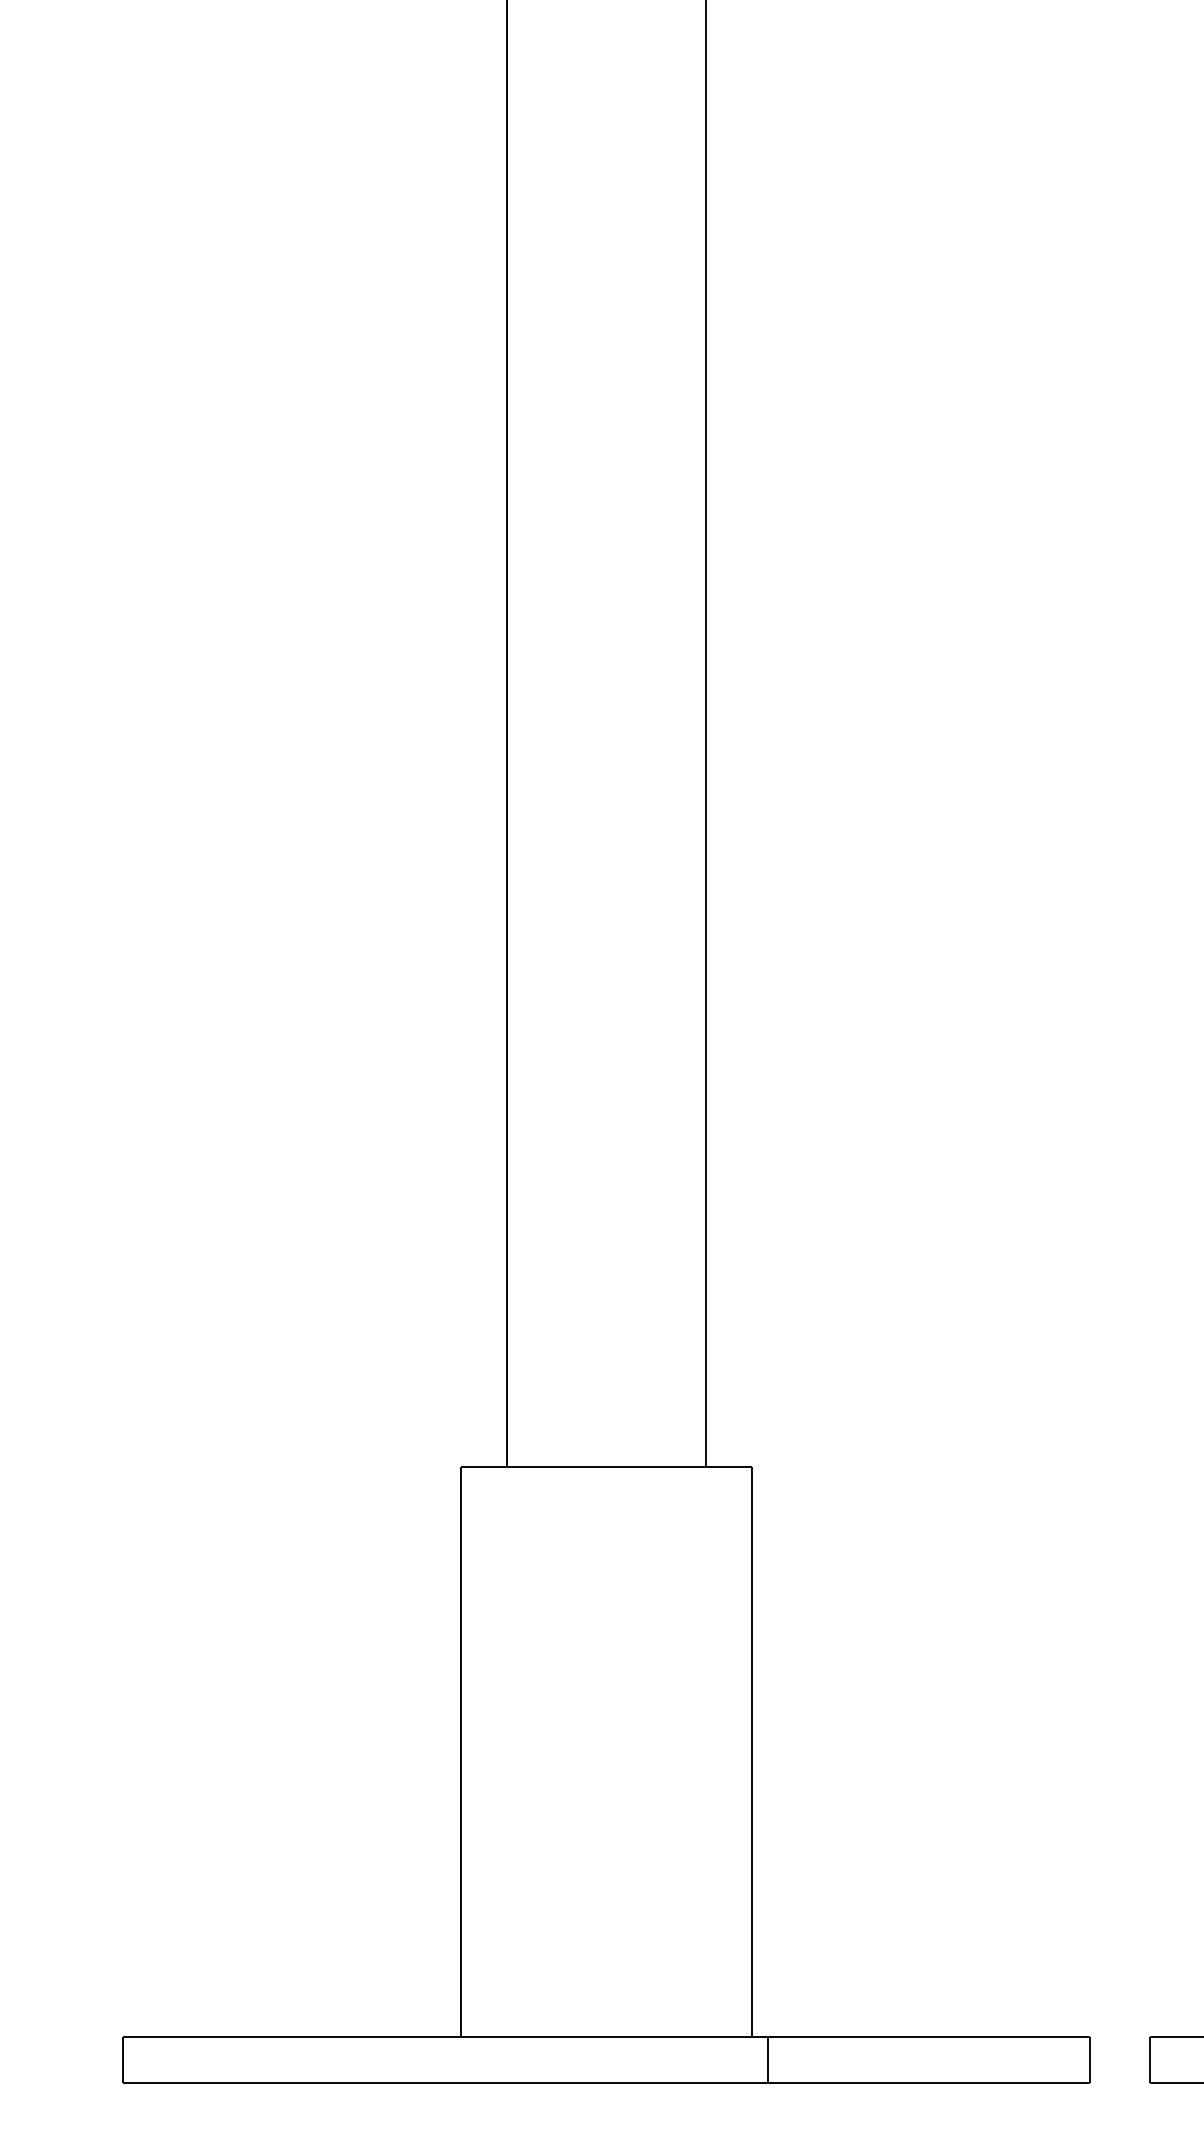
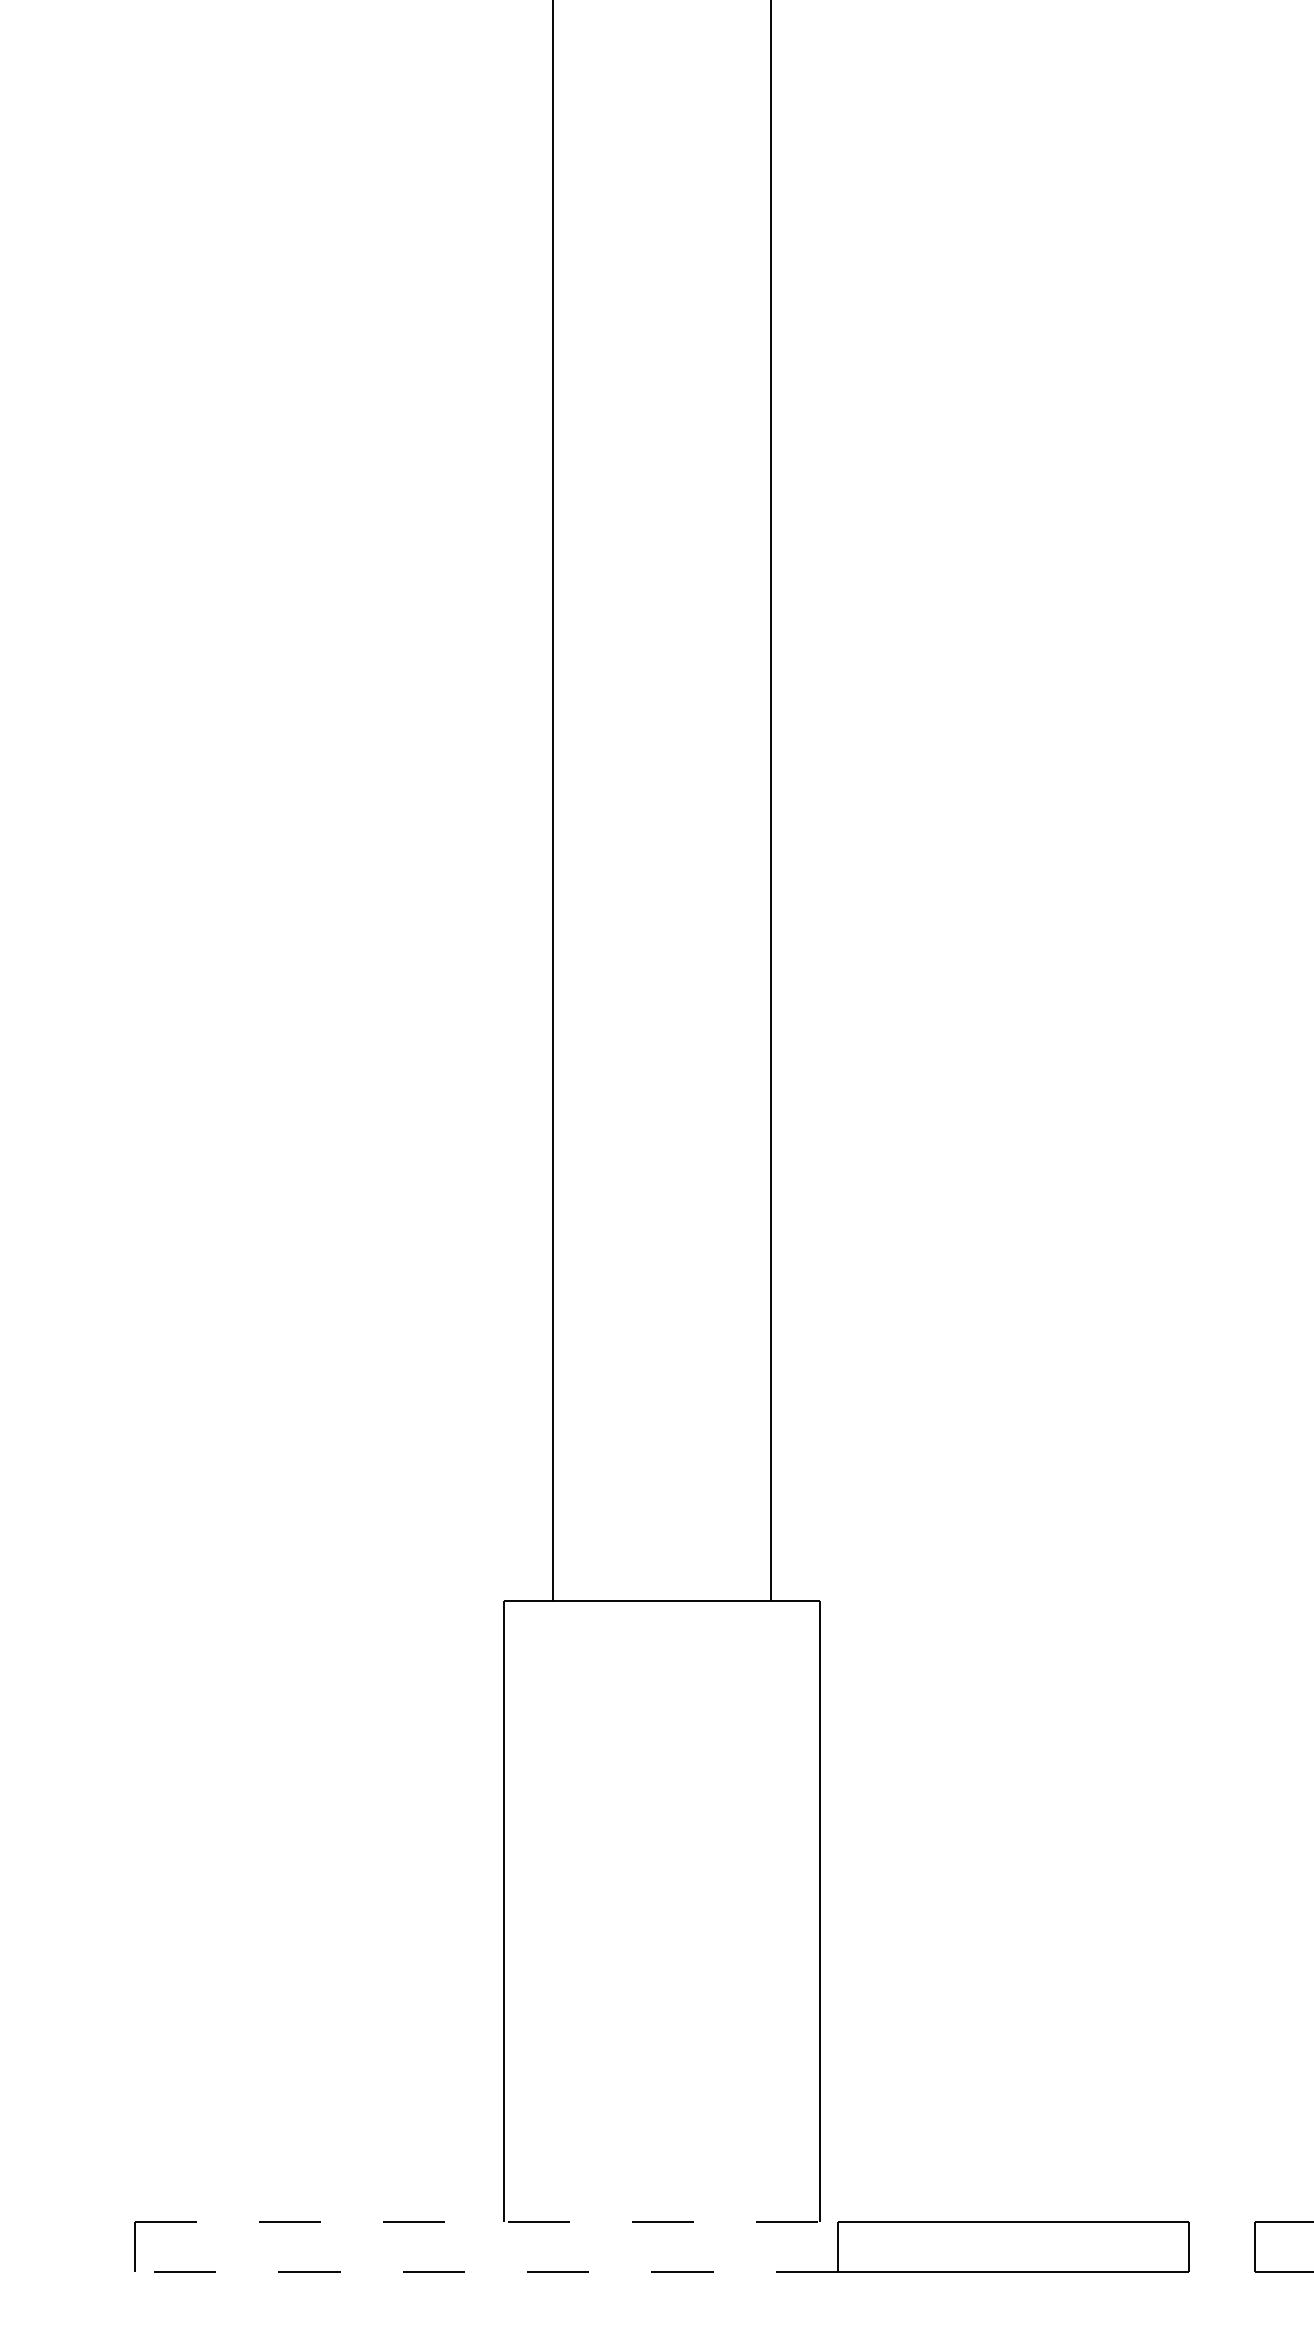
line: (445, 2037) -> (486, 2222), solid -> dashed
line: (445, 2082) -> (486, 2272), solid -> dashed

